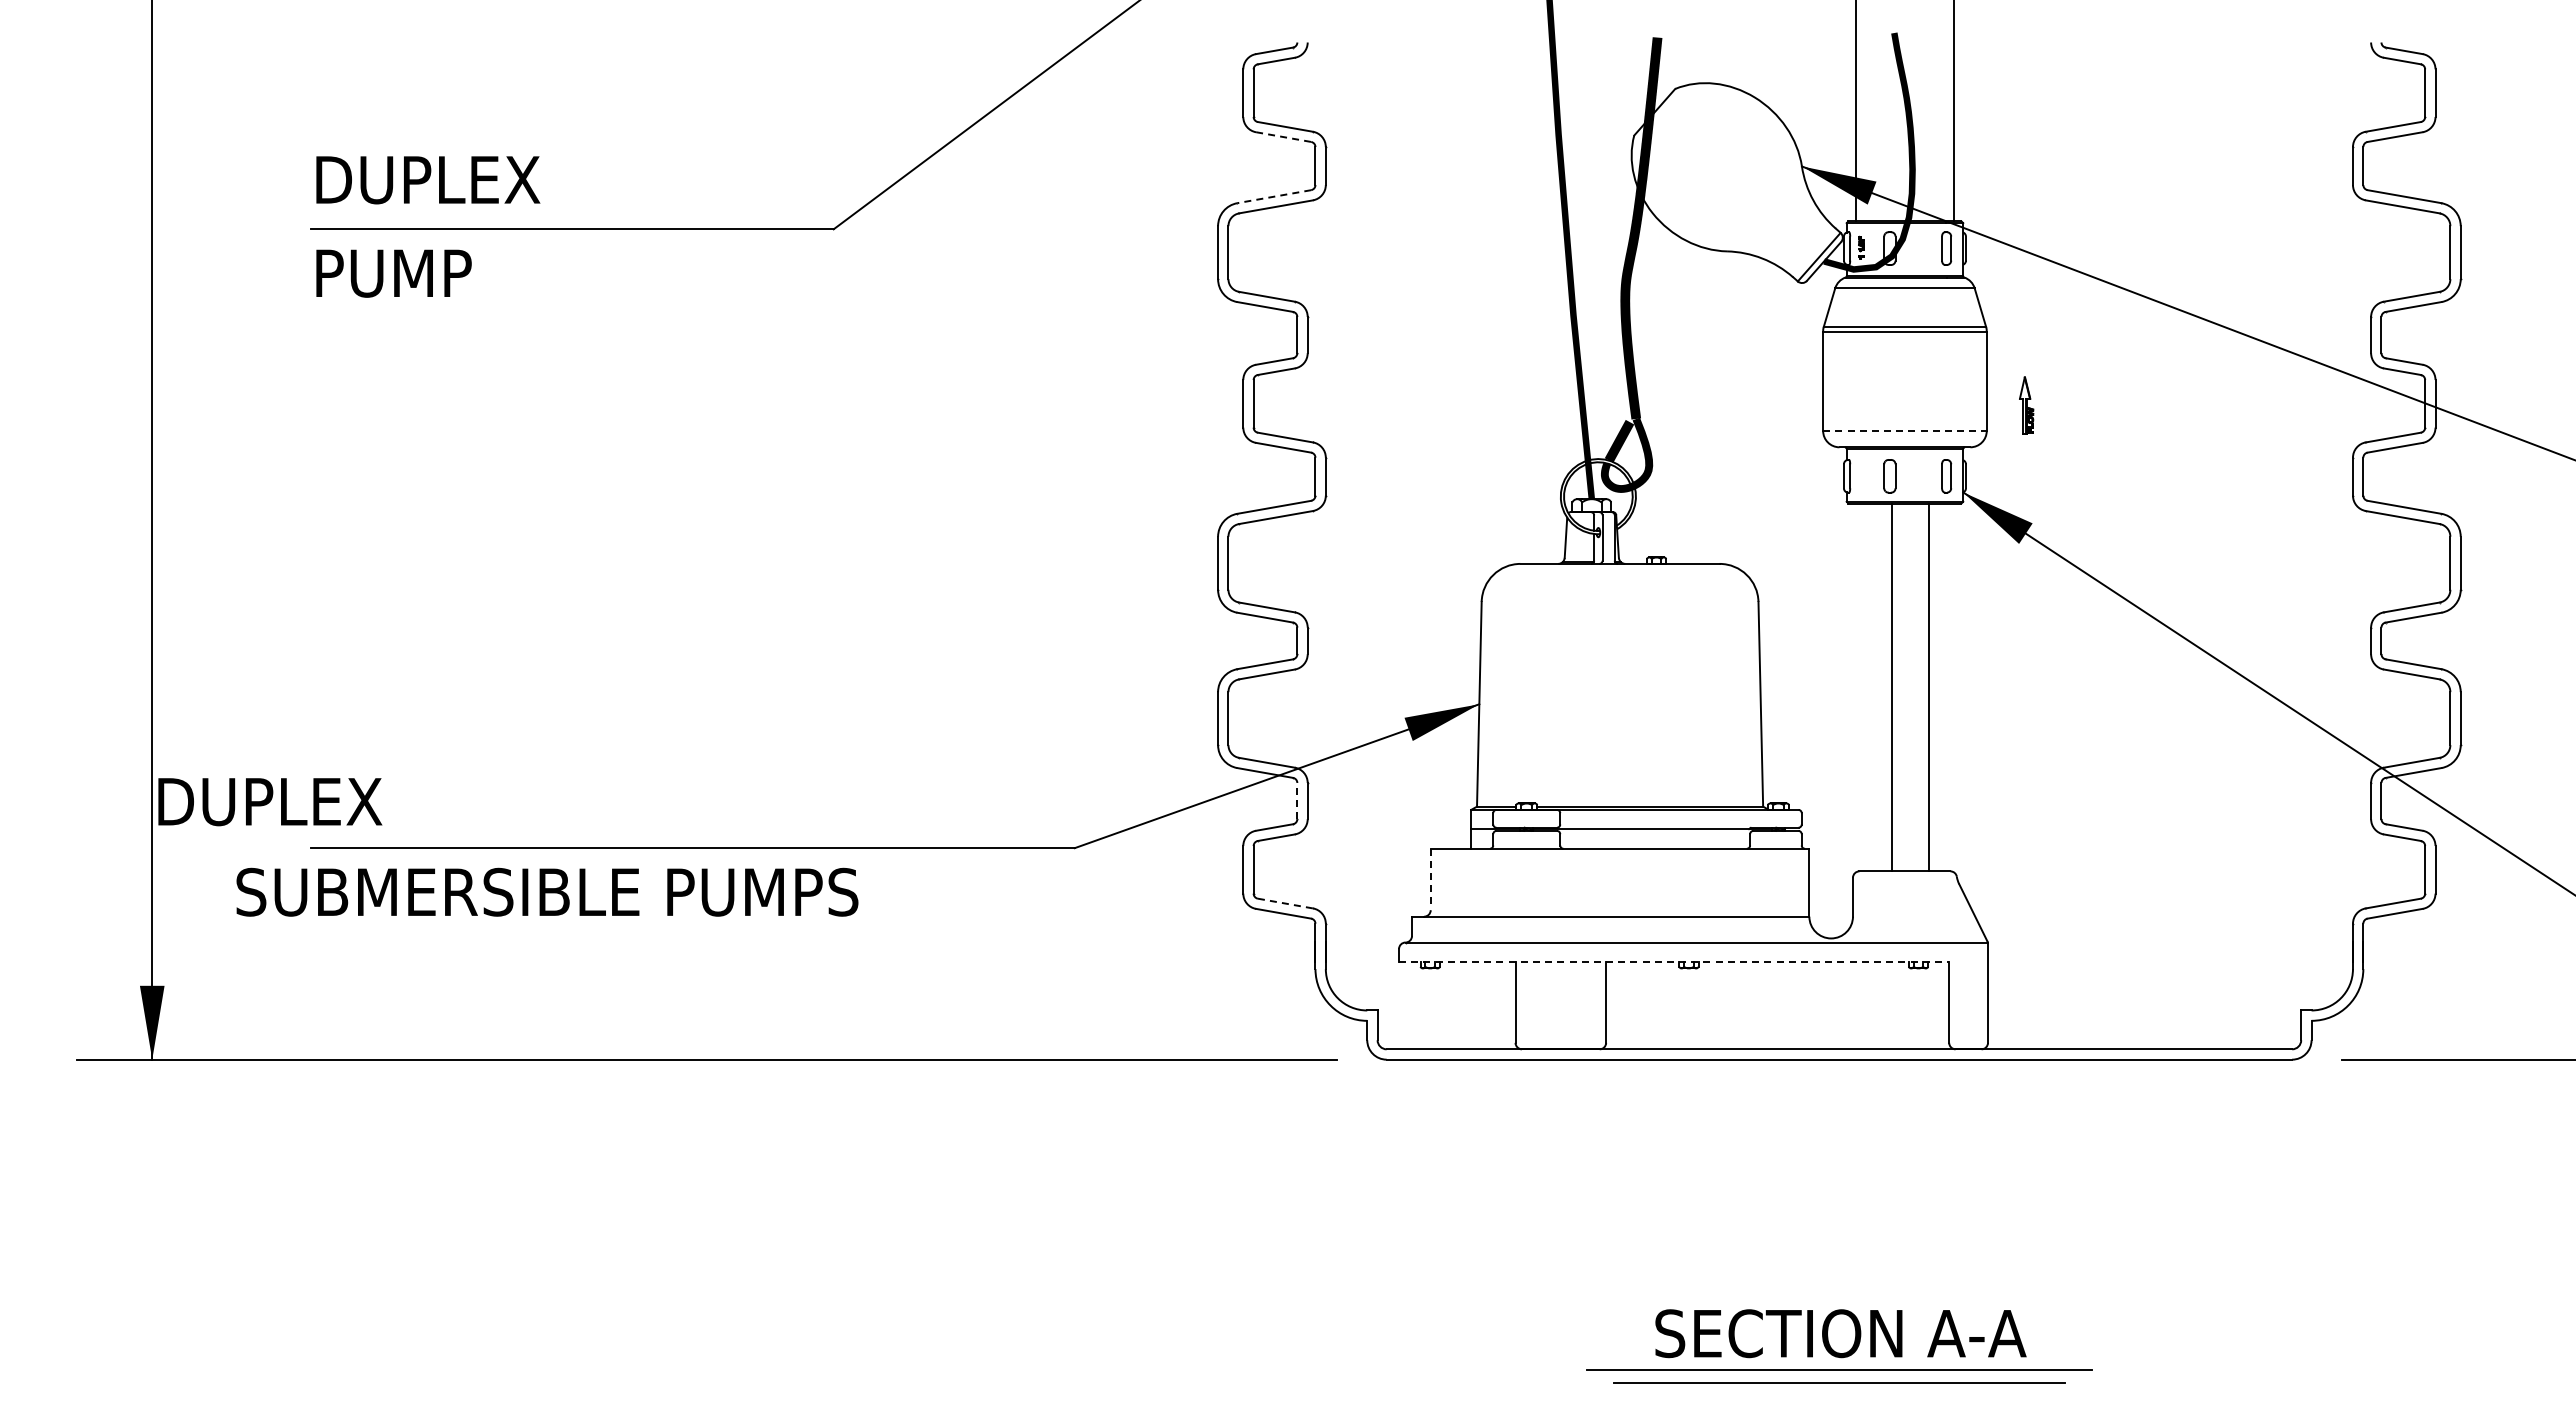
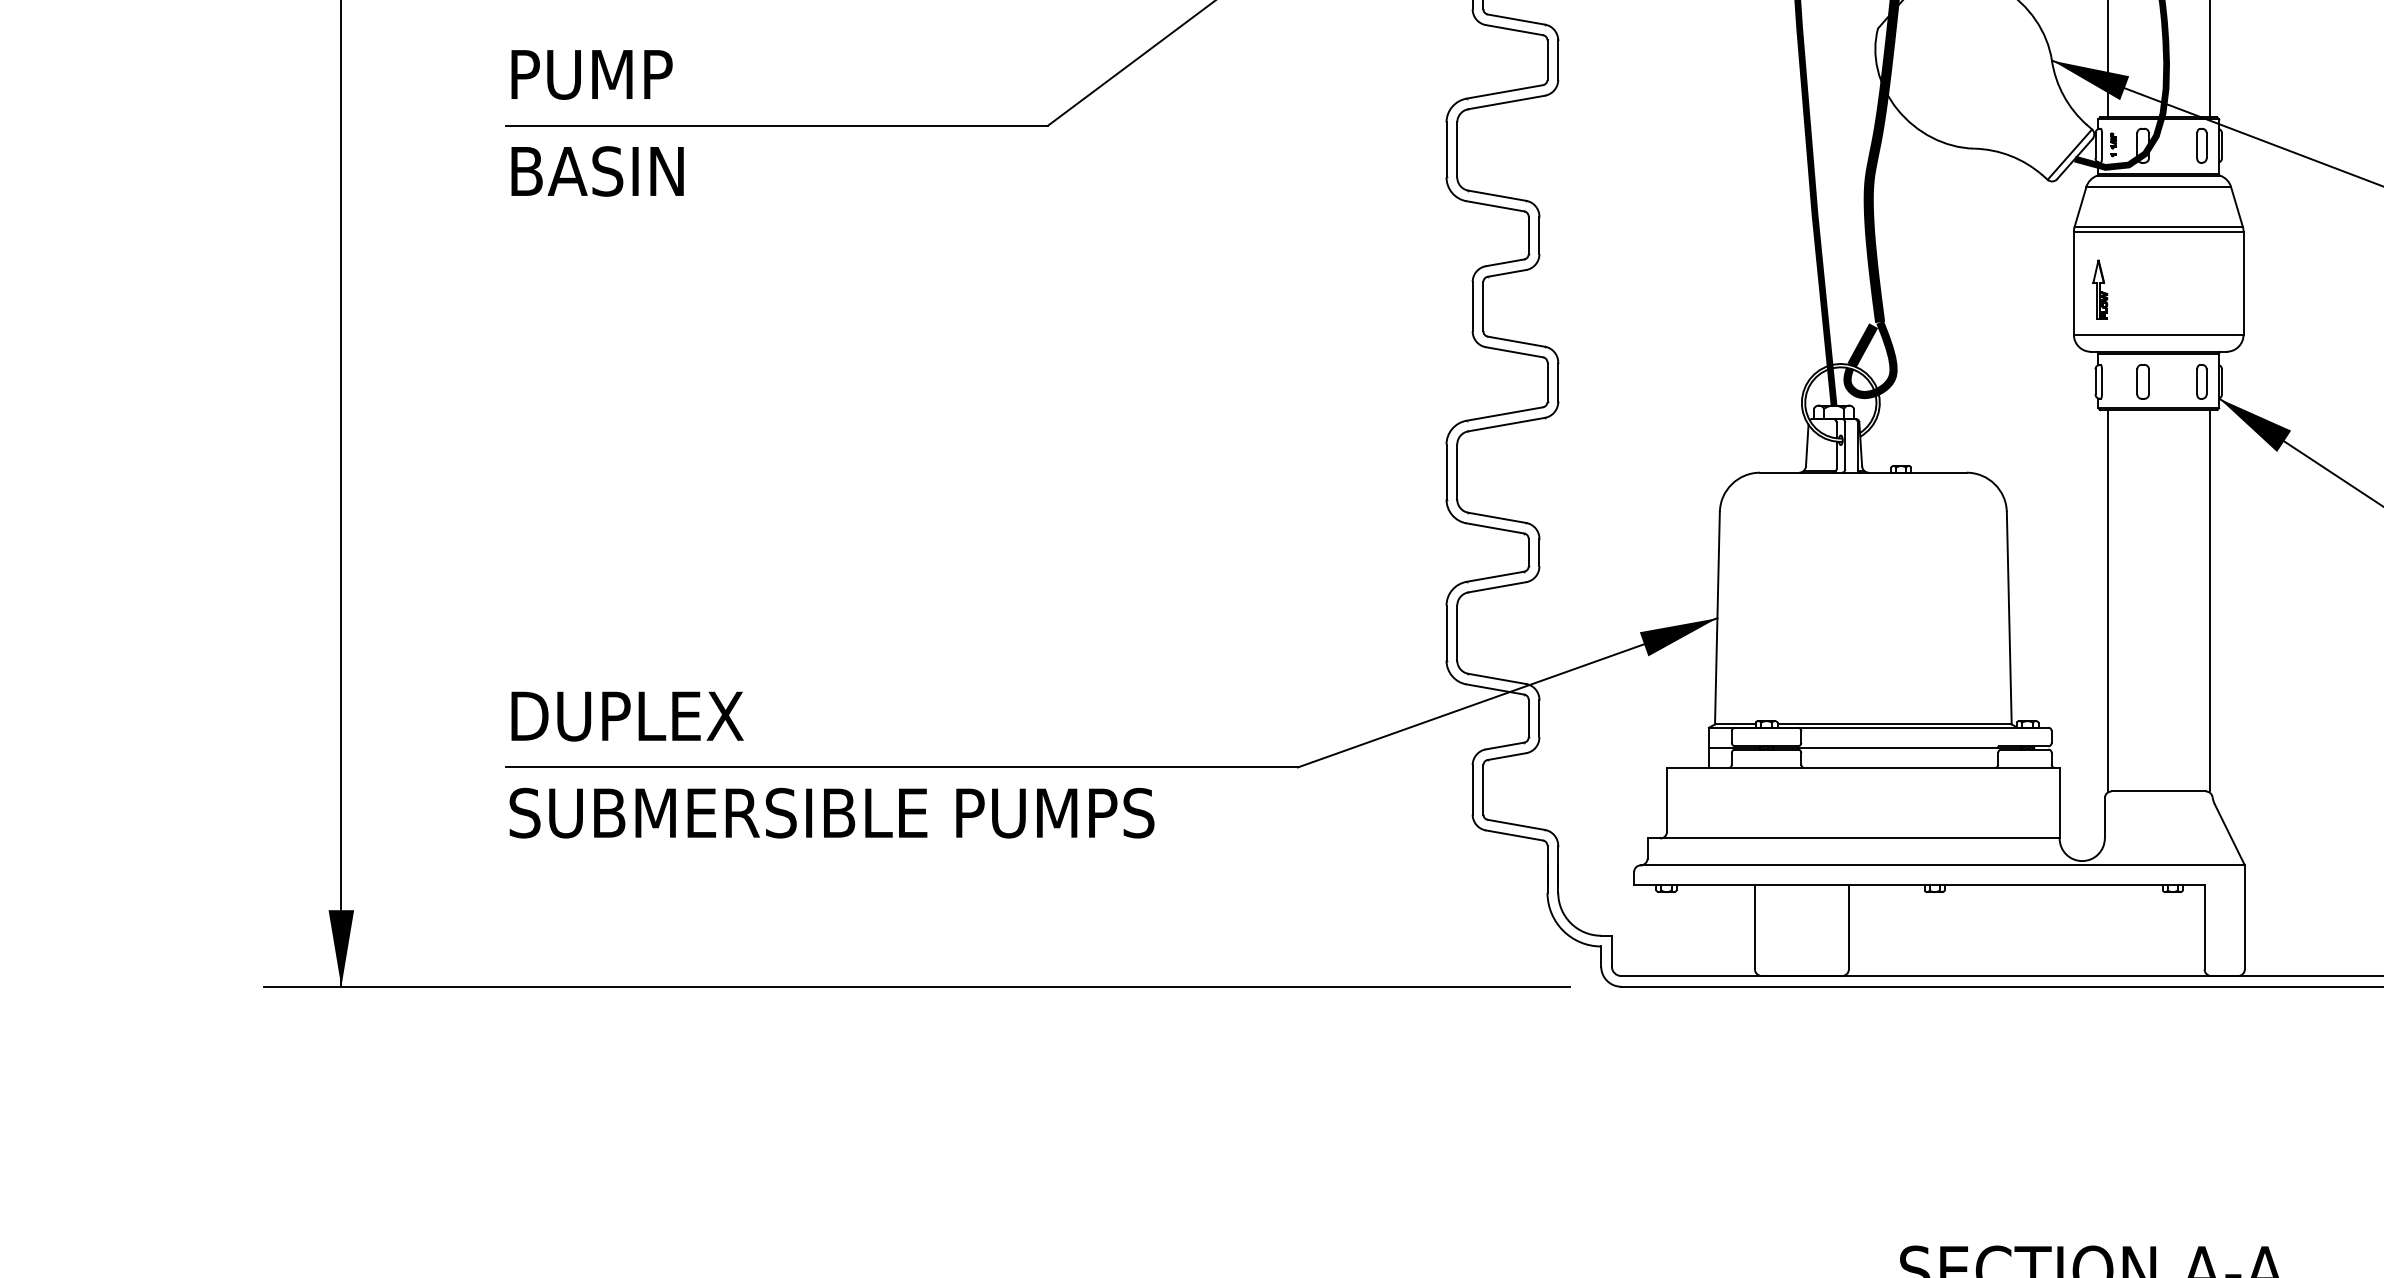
line: (1283, 137) -> (1514, 30), dashed -> solid
text: (431, 180) -> (630, 75), DUPLEX -> PUMP
line: (1274, 196) -> (1505, 91), dashed -> solid
text: (402, 273) -> (600, 171), PUMP -> BASIN
part: (2026, 405) -> (2100, 289), moved
line: (1904, 430) -> (2158, 334), dashed -> solid
line: (1892, 687) -> (2210, 600), moved
line: (1928, 687) -> (2107, 600), moved
line: (1297, 800) -> (1528, 718), dashed -> solid
text: (270, 802) -> (627, 716), moved
line: (1430, 879) -> (1666, 799), dashed -> solid
text: (547, 891) -> (832, 812), moved
line: (1285, 903) -> (1516, 824), dashed -> solid
line: (1674, 961) -> (1919, 884), dashed -> solid

